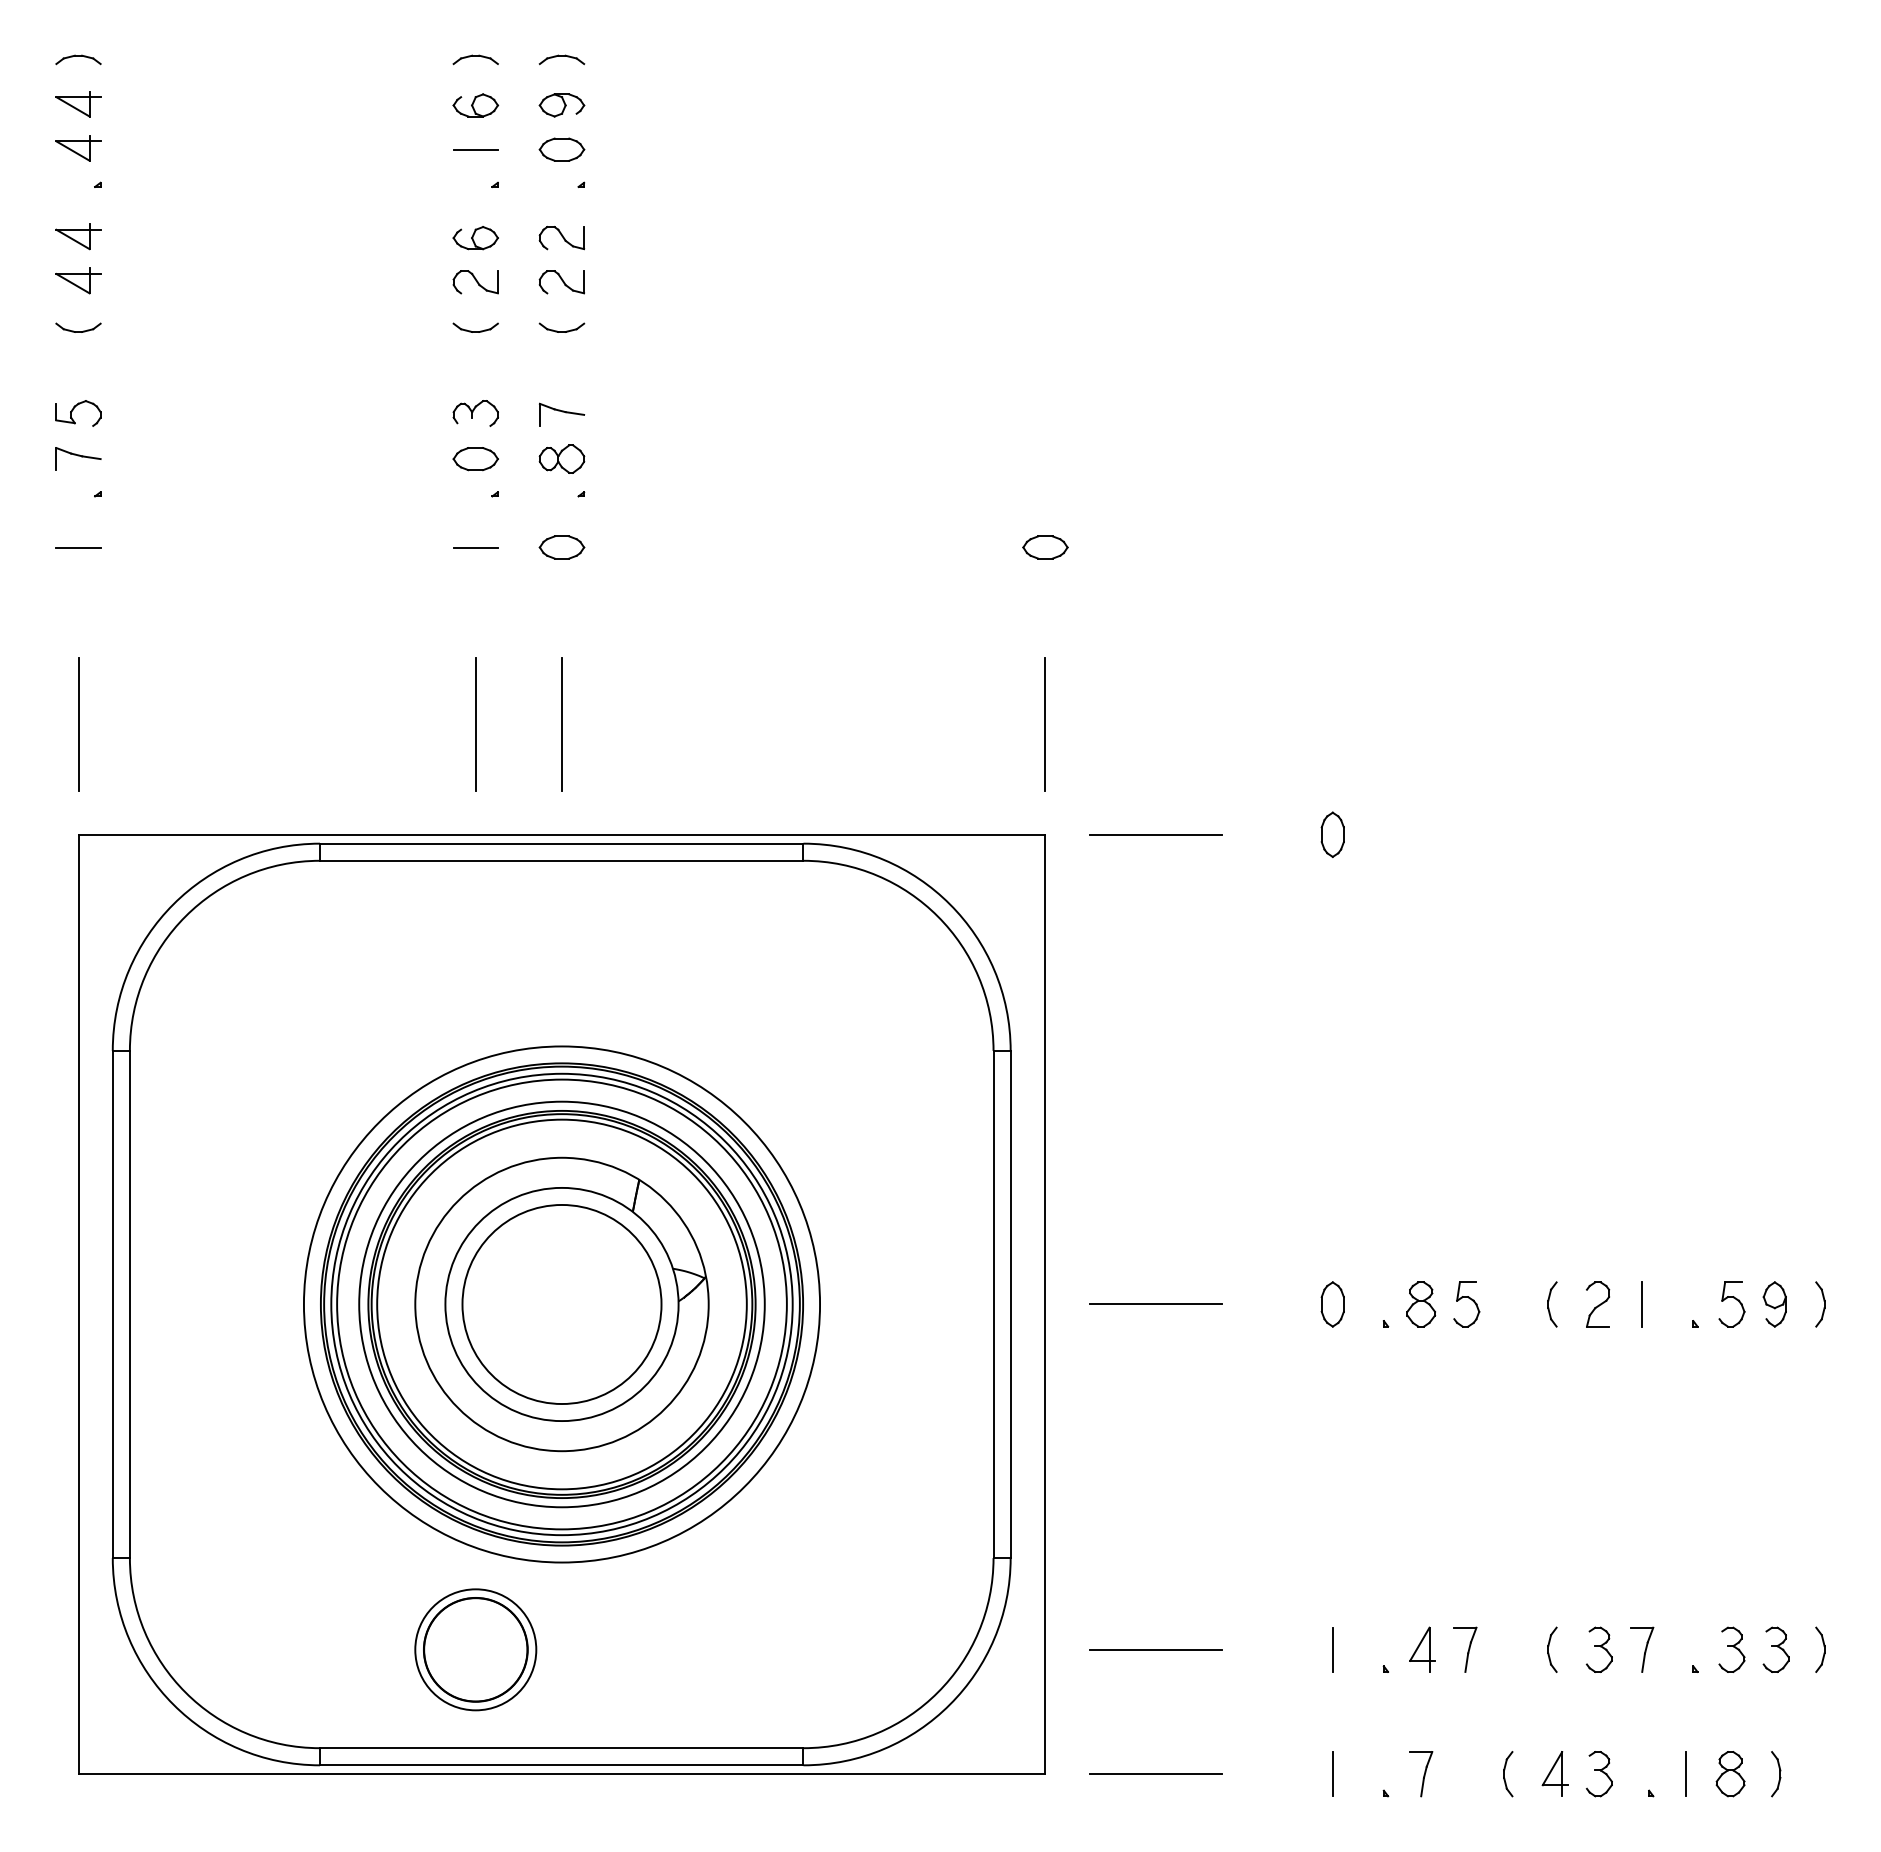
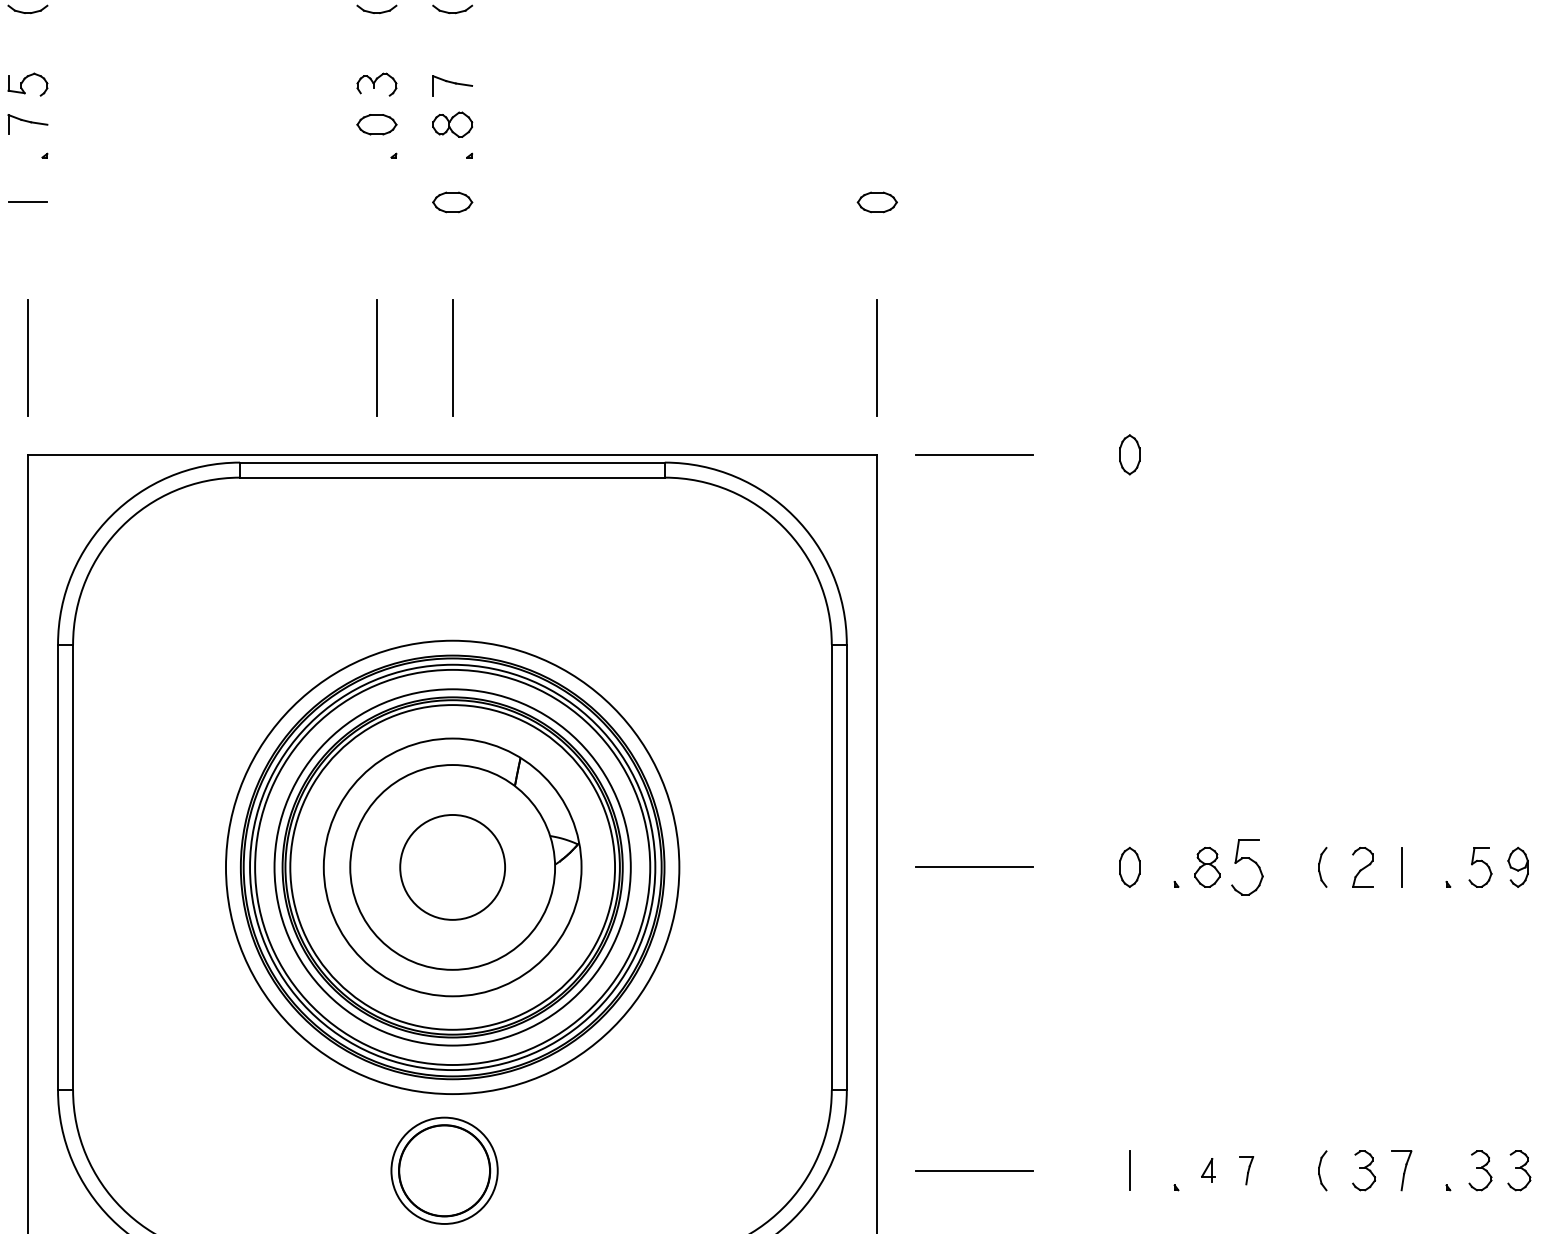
line: (475, 547) -> (376, 202), removed
circle: (561, 1304) -> (452, 867), size x0.6
part: (1466, 1304) -> (1247, 867), size x1.4
part: (475, 1649) -> (444, 1170), moved
part: (1422, 1649) -> (1208, 1170), size x0.6
part: (1465, 1649) -> (1246, 1170), size x0.7

